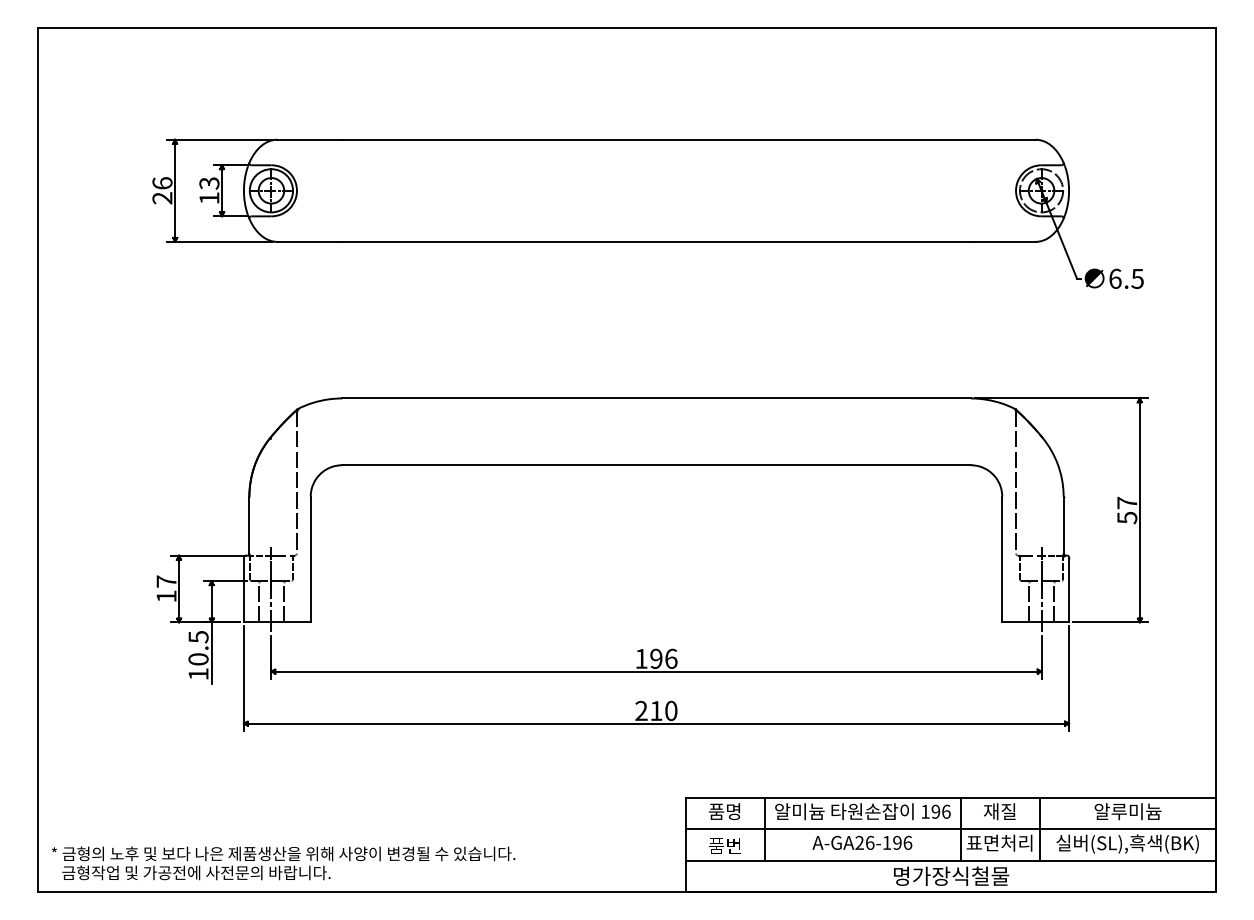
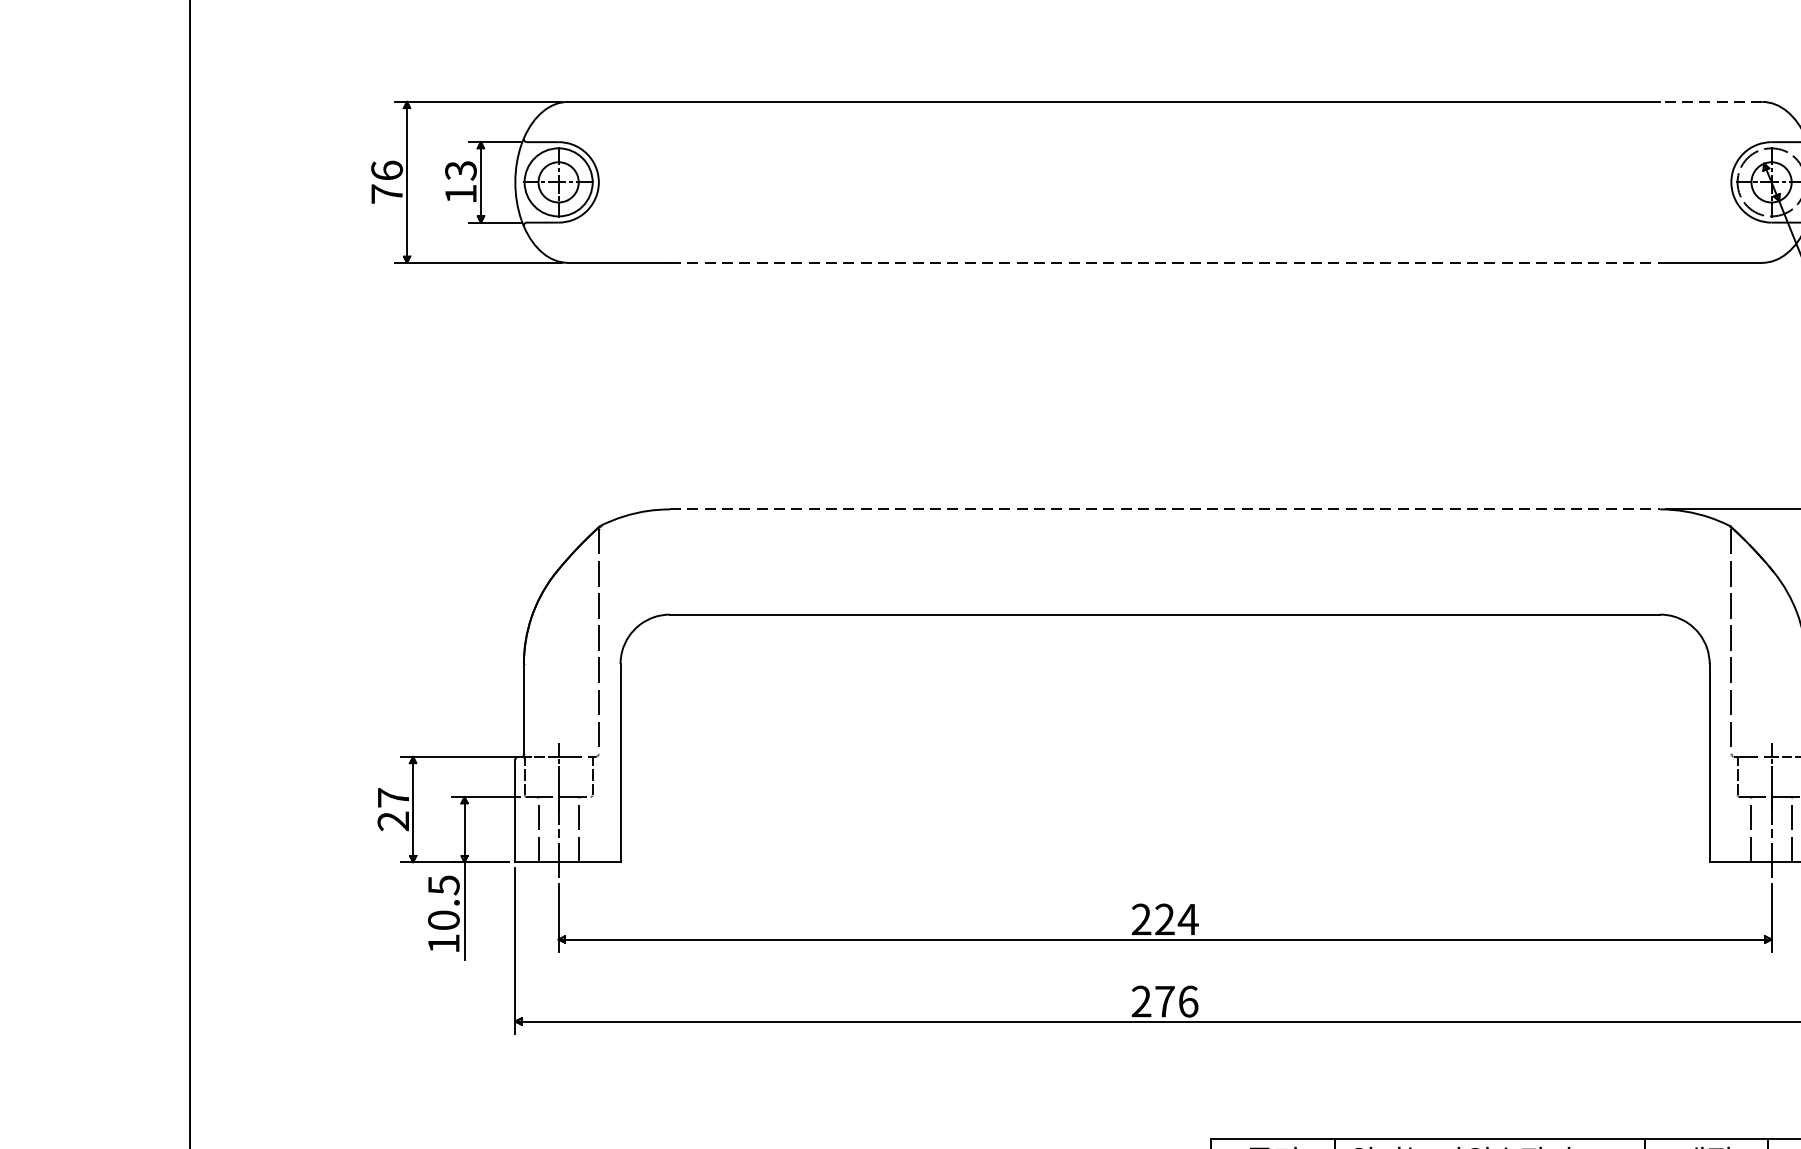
line: (1002, 139) -> (1710, 101), solid -> dashed
text: (162, 198) -> (387, 194), 26 -> 76
line: (657, 241) -> (1166, 262), solid -> dashed
line: (657, 398) -> (1166, 509), solid -> dashed
text: (166, 596) -> (393, 821), 17 -> 27
text: (656, 658) -> (1165, 918), 196 -> 224
text: (663, 710) -> (1176, 1000), 210 -> 276

